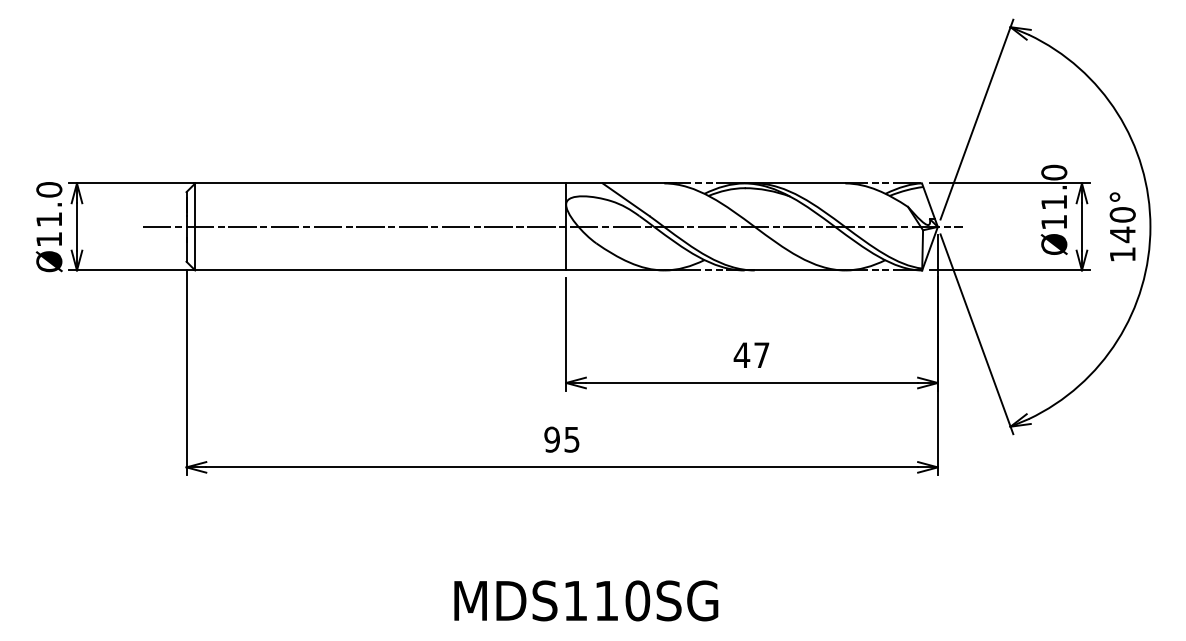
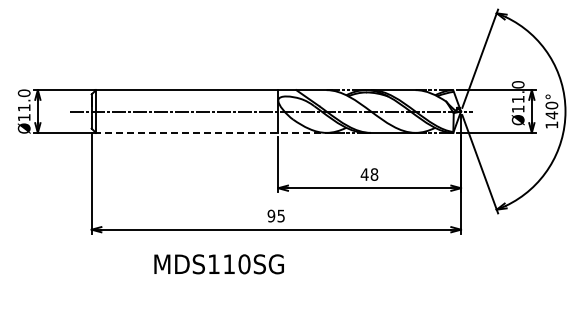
line: (434, 269) -> (213, 132), solid -> dashed
text: (761, 355) -> (374, 174), 47 -> 48
text: (584, 601) -> (218, 264), moved

